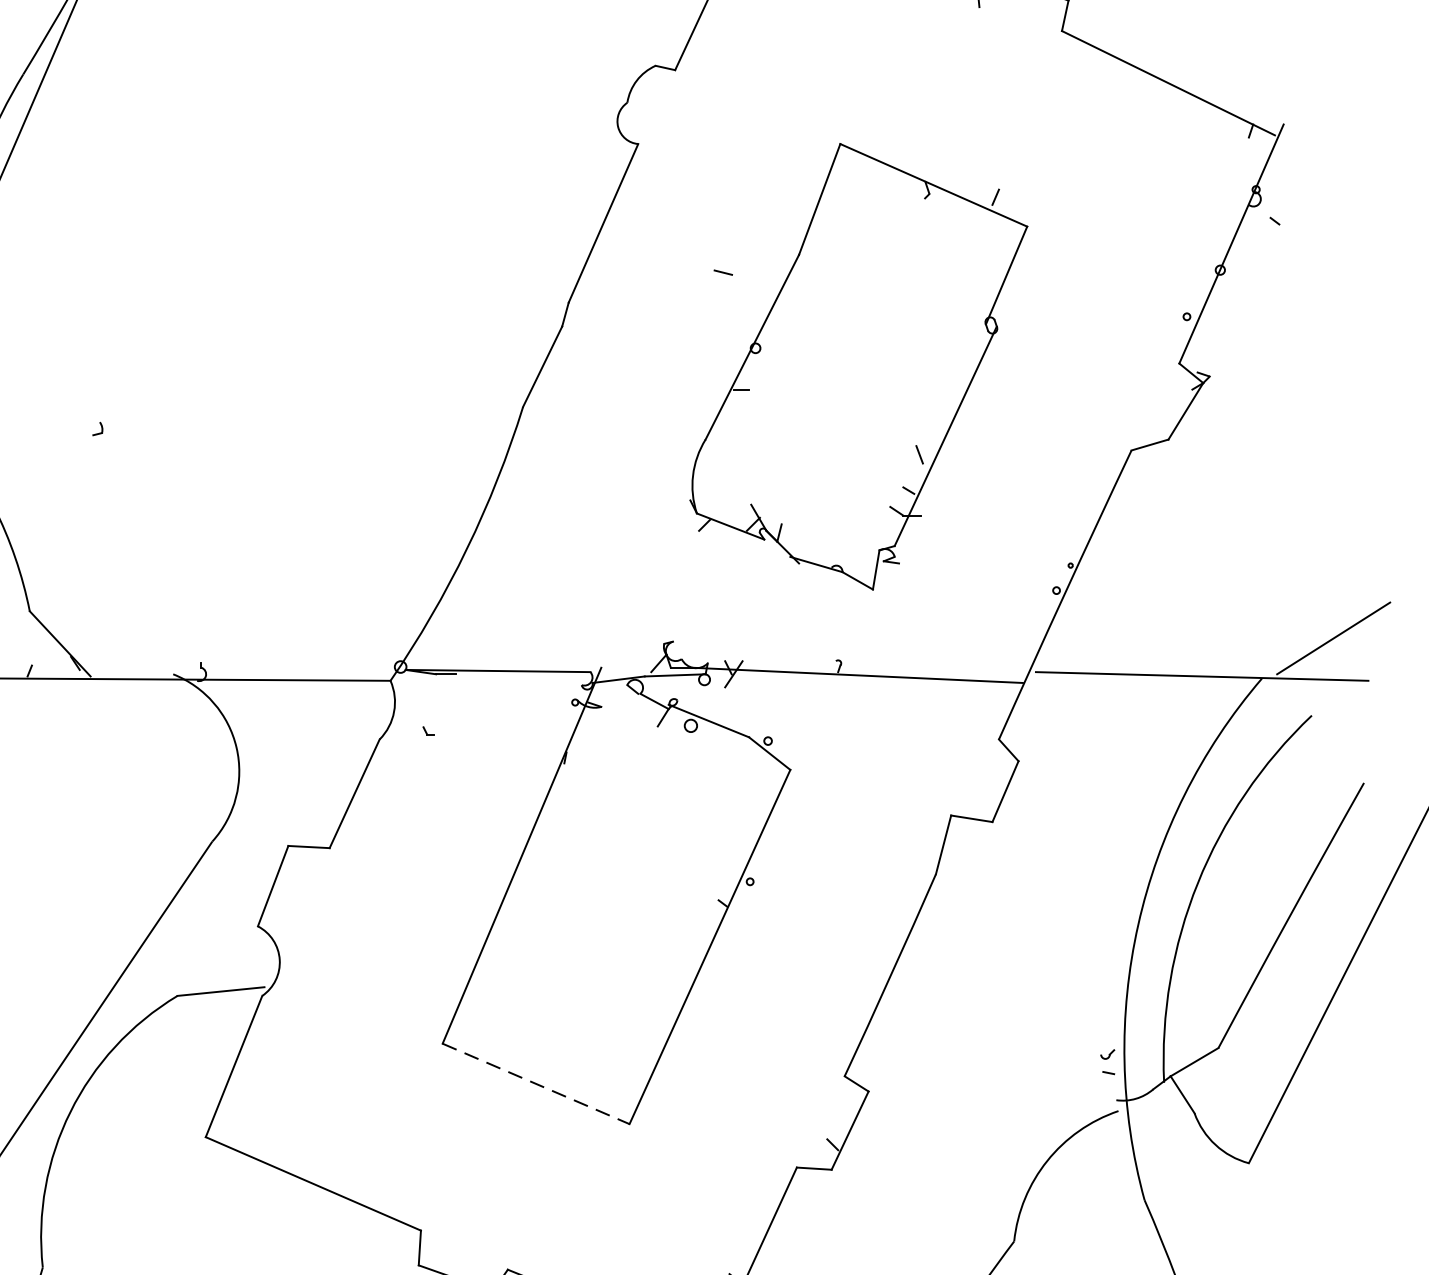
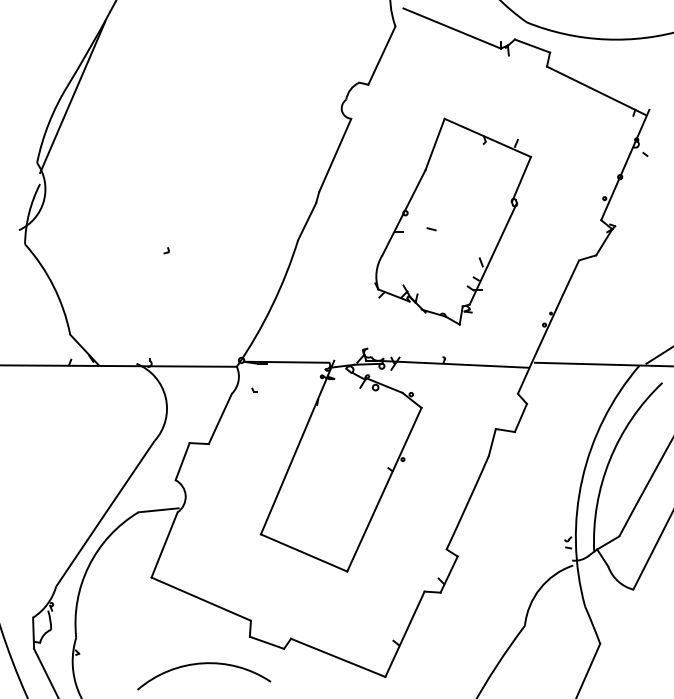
line: (723, 273) -> (431, 229), moved
part: (97, 429) -> (166, 250), moved
line: (536, 1082) -> (304, 552), dashed -> solid

